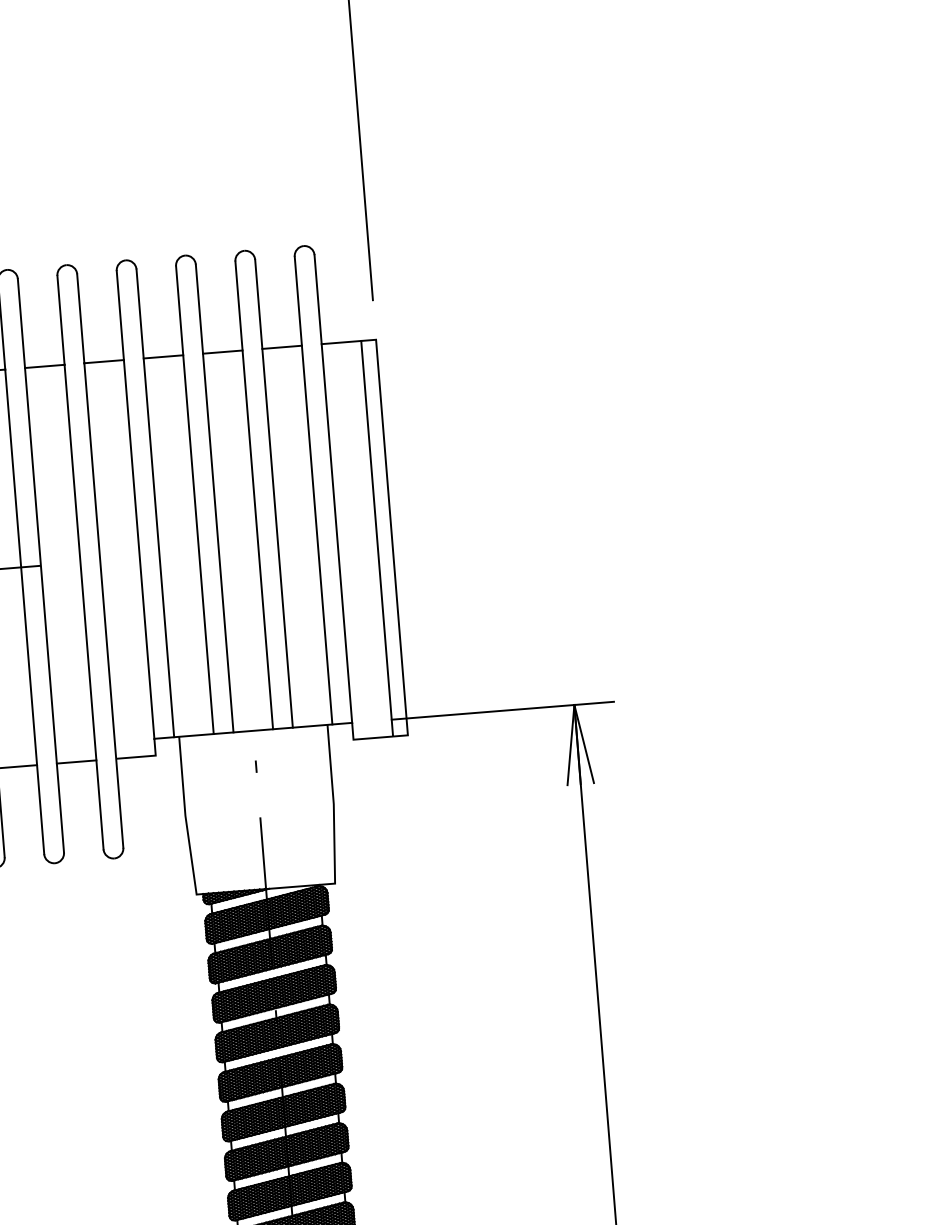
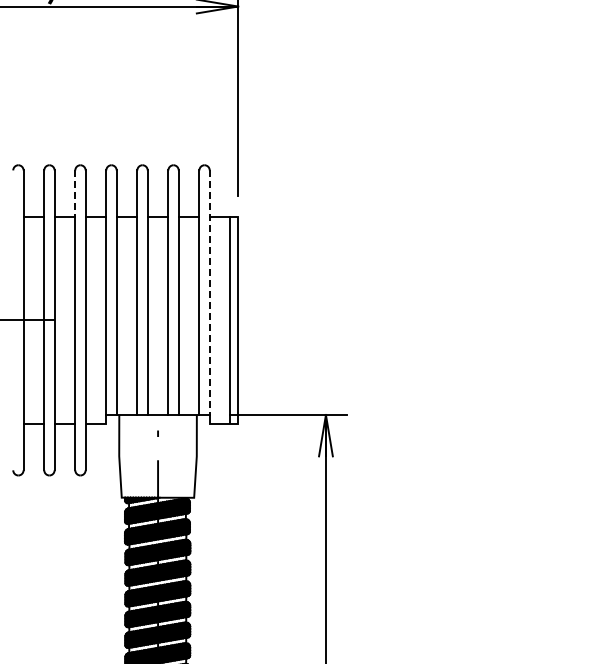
line: (61, 321) -> (75, 194), solid -> dashed
line: (333, 490) -> (209, 293), solid -> dashed

